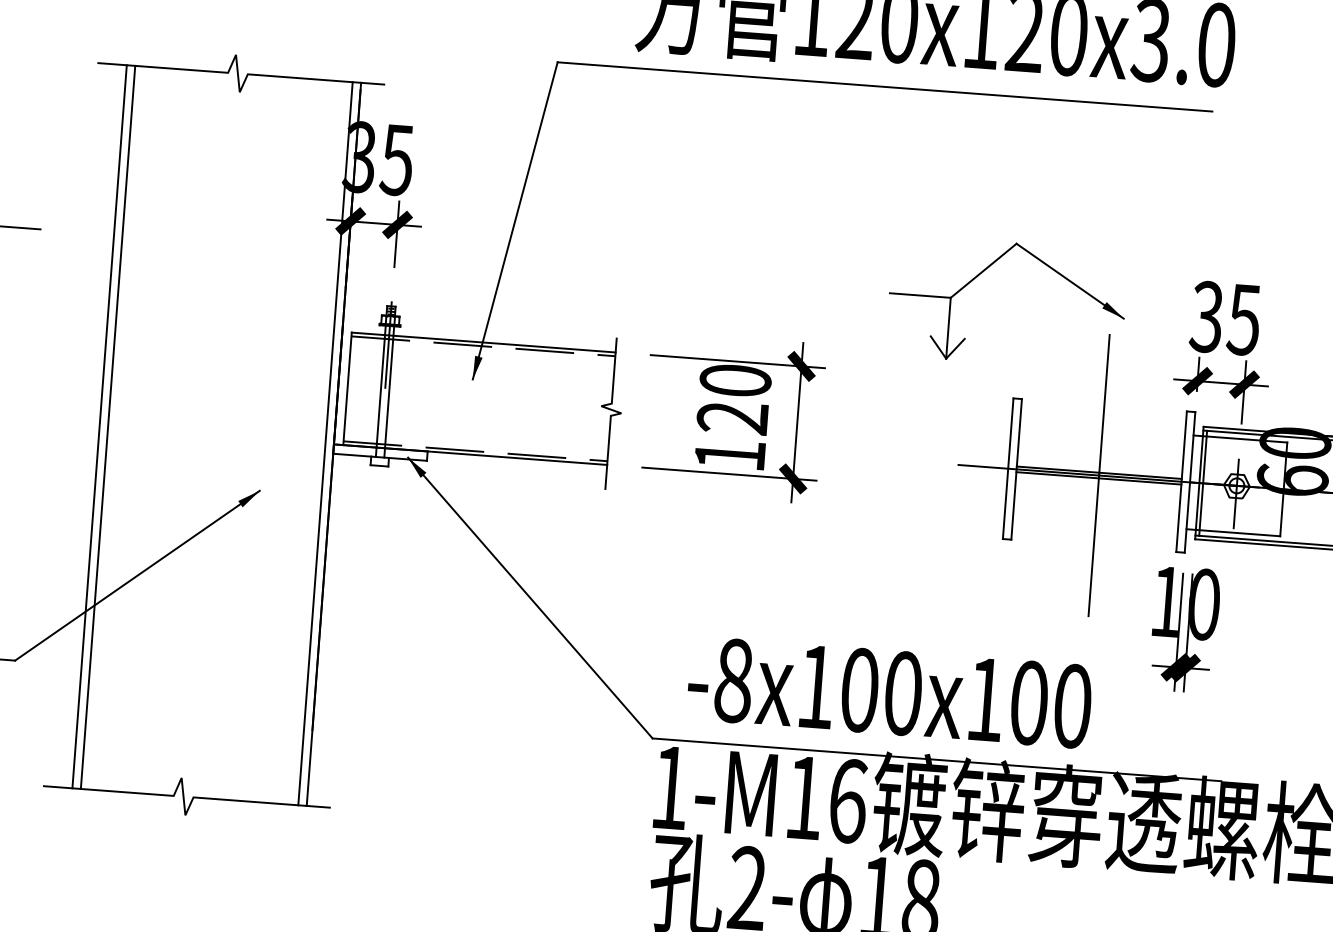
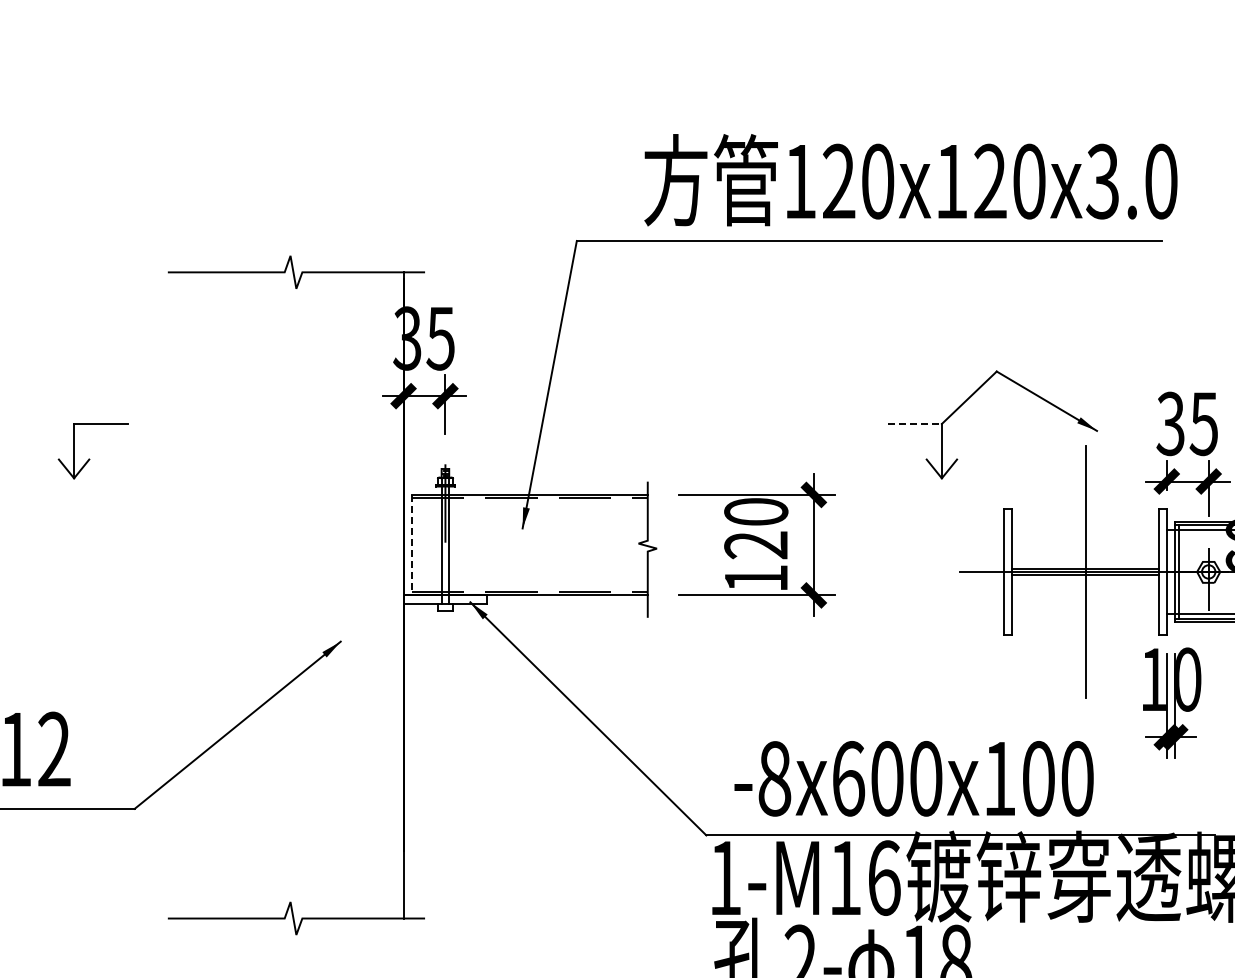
line: (921, 295) -> (915, 423), solid -> dashed
line: (347, 389) -> (411, 545), solid -> dashed
line: (99, 426) -> (194, 595), removed
line: (107, 427) -> (201, 595), removed
line: (326, 443) -> (396, 595), removed
text: (817, 686) -> (849, 778), -8x100x100 -> -8x600x100

